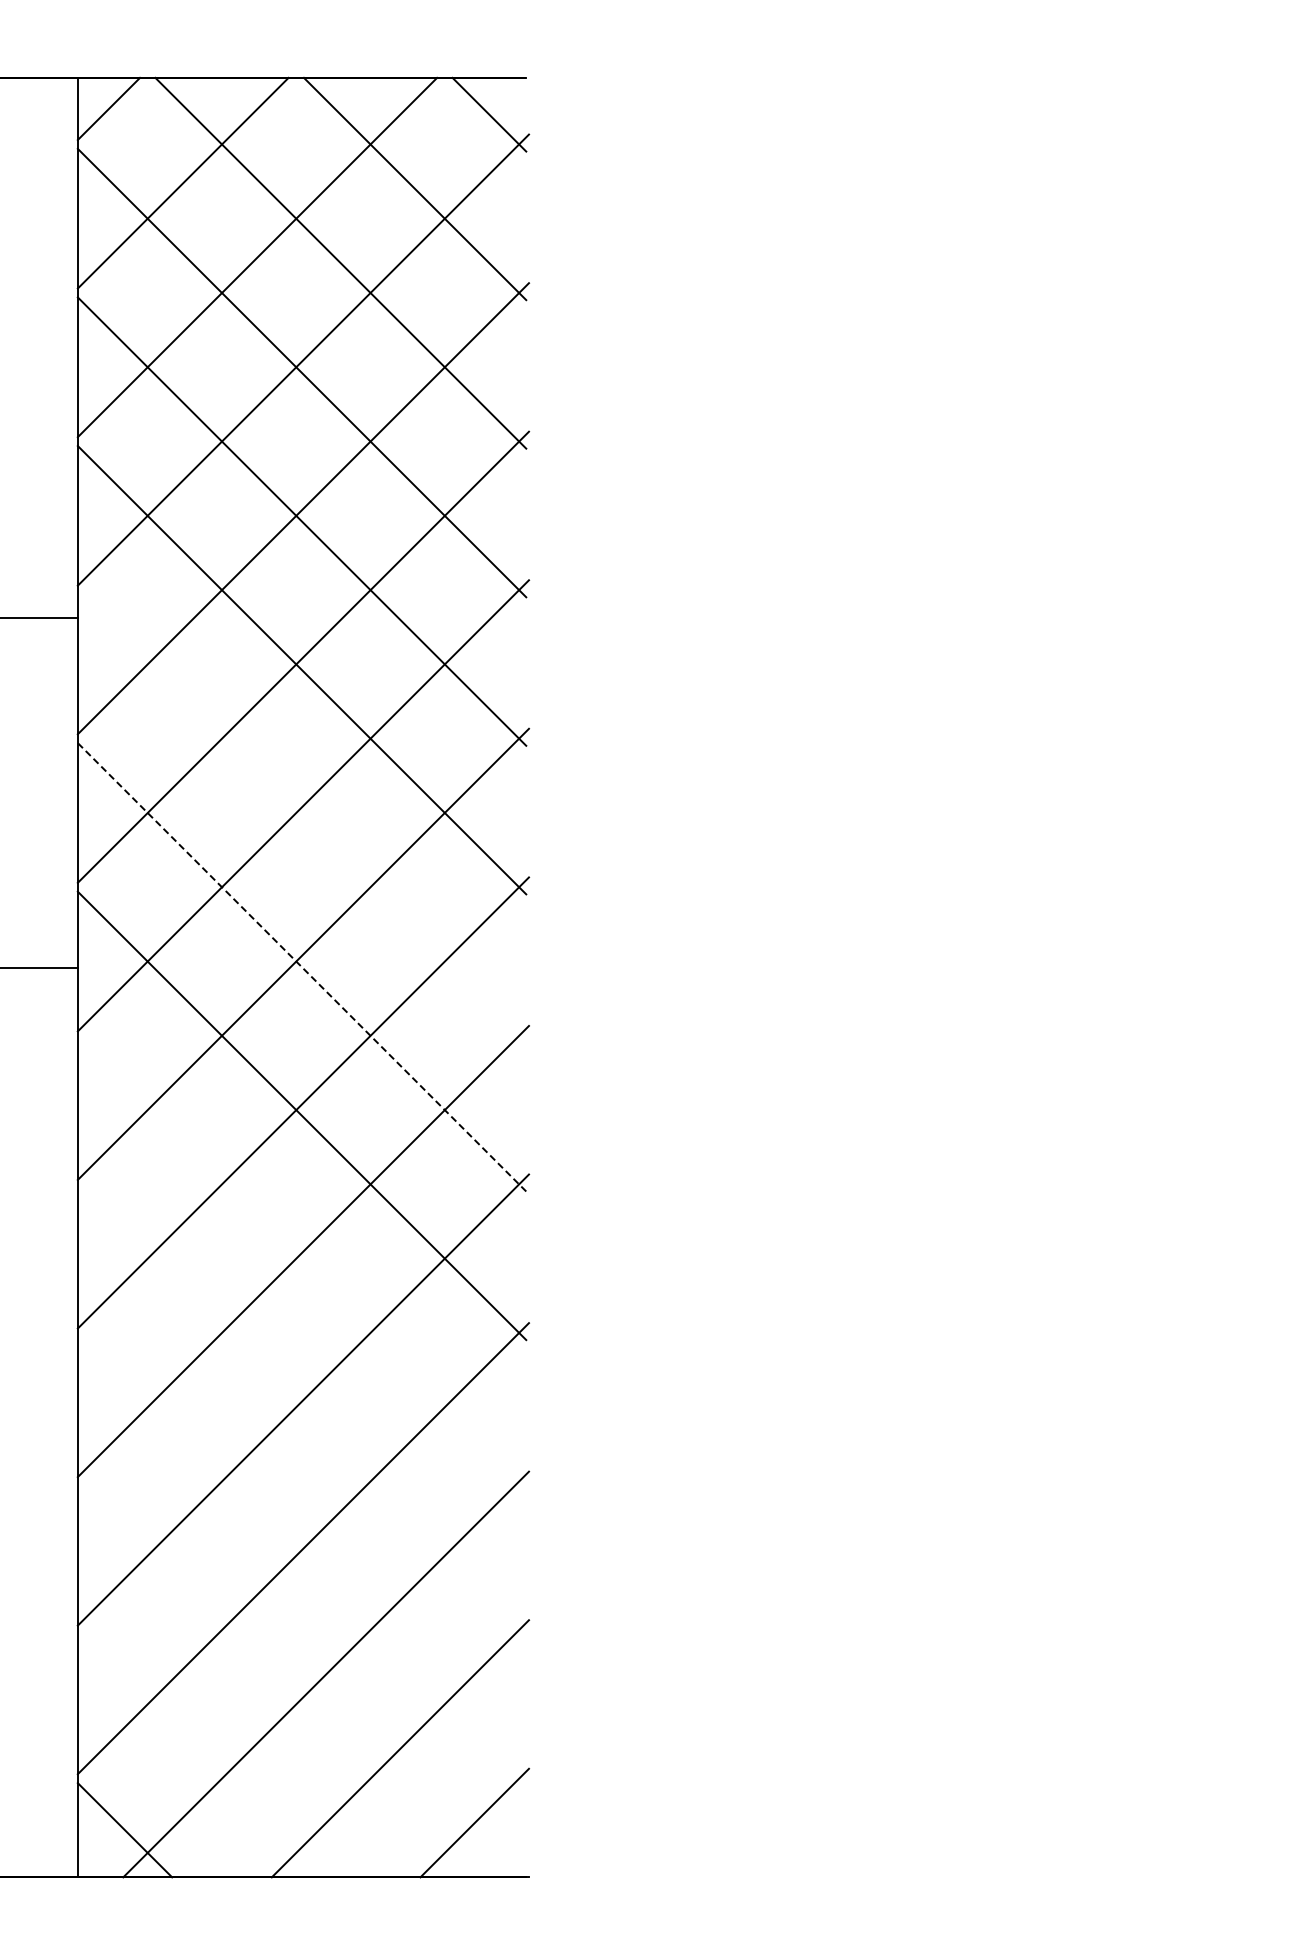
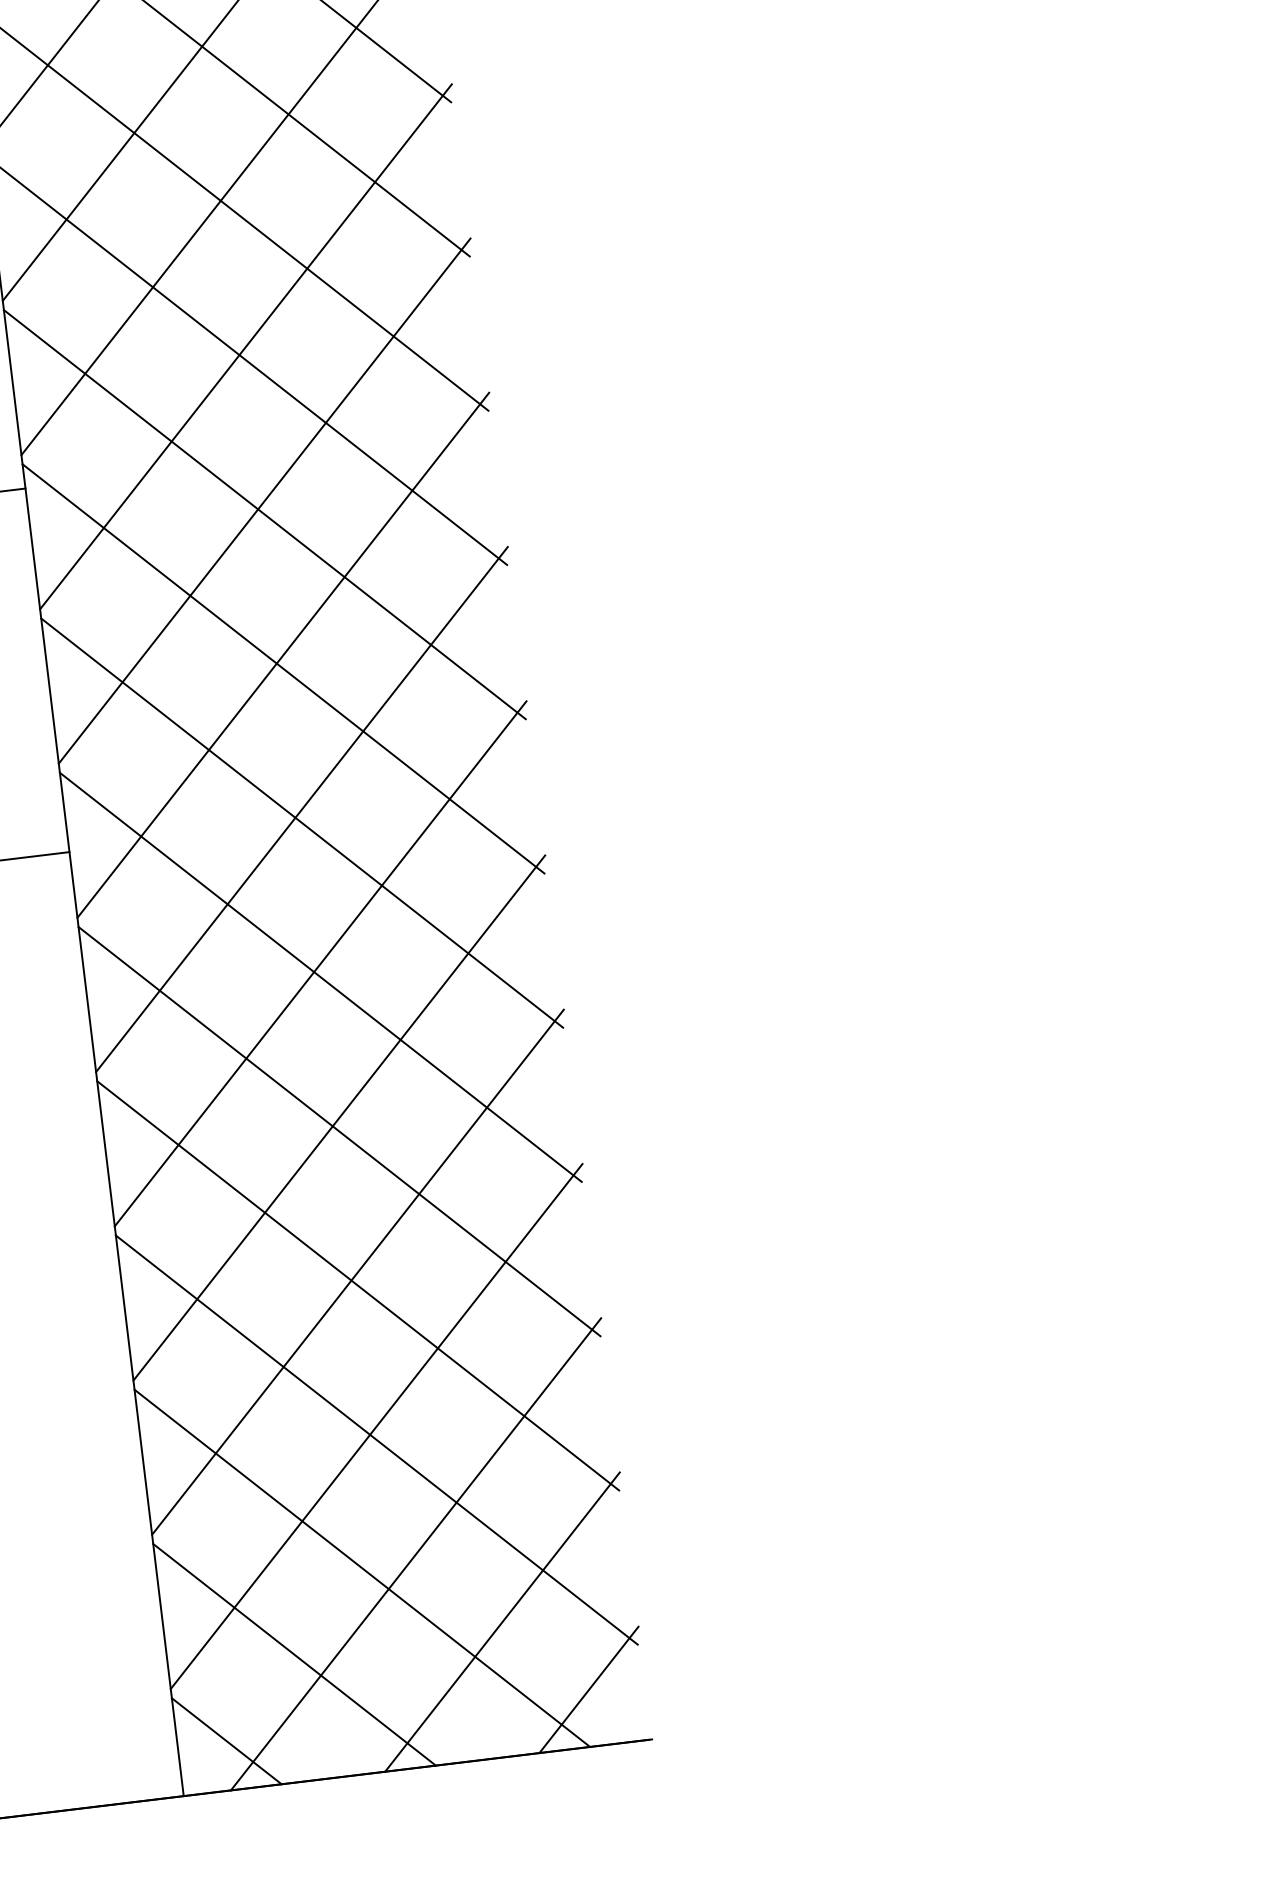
line: (301, 818) -> (282, 668), added
line: (301, 966) -> (301, 822), dashed -> solid
line: (301, 1264) -> (338, 1131), added
line: (301, 1412) -> (357, 1285), added
line: (301, 1561) -> (376, 1440), added
line: (273, 1681) -> (362, 1568), added
line: (198, 1755) -> (293, 1654), added

